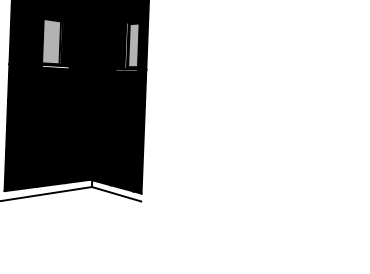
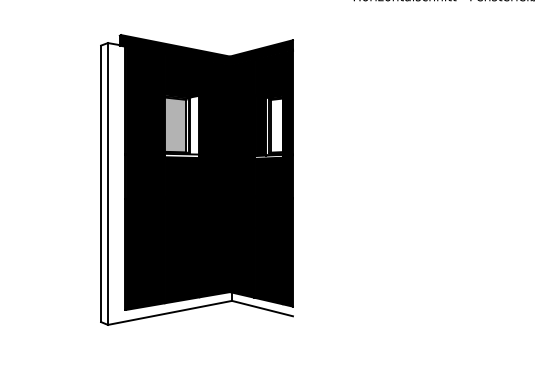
fill: (66, 41) -> (194, 124), removed
fill: (133, 45) -> (276, 125), removed

